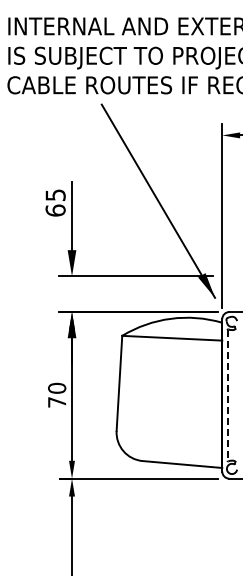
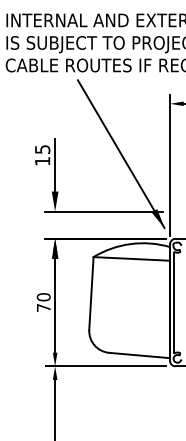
text: (55, 210) -> (42, 161), 65 -> 15
line: (227, 395) -> (174, 302), dashed -> solid

